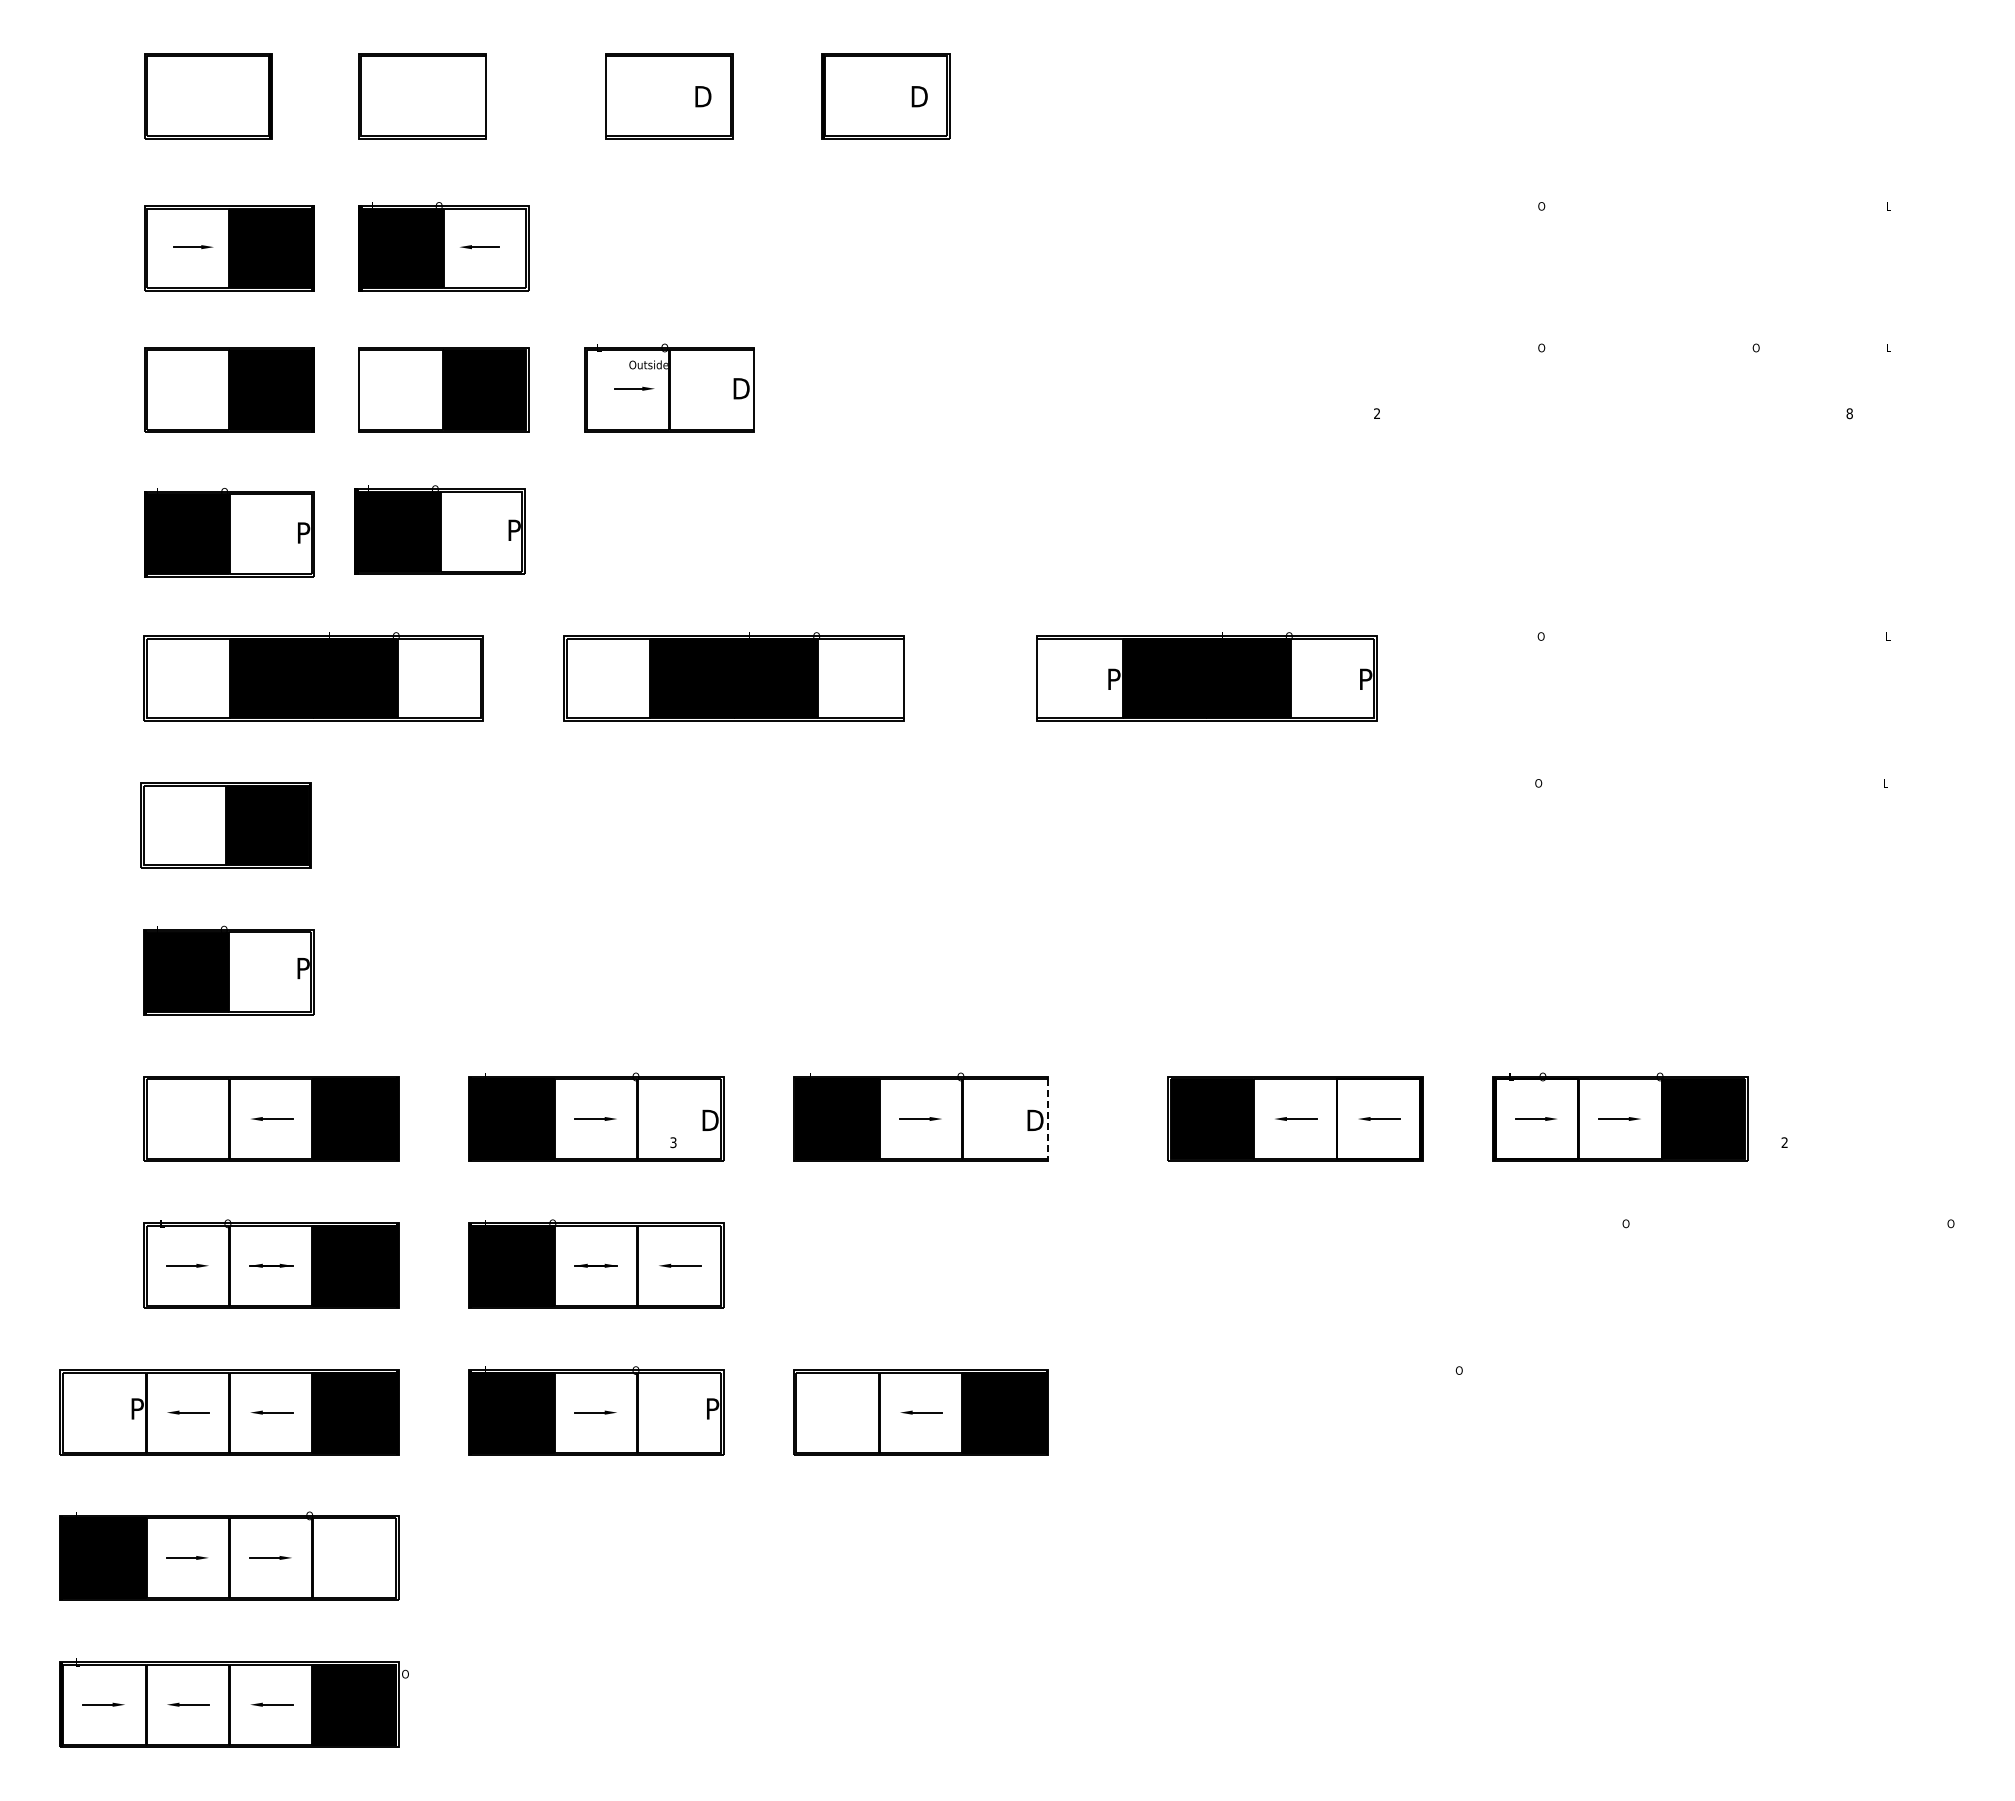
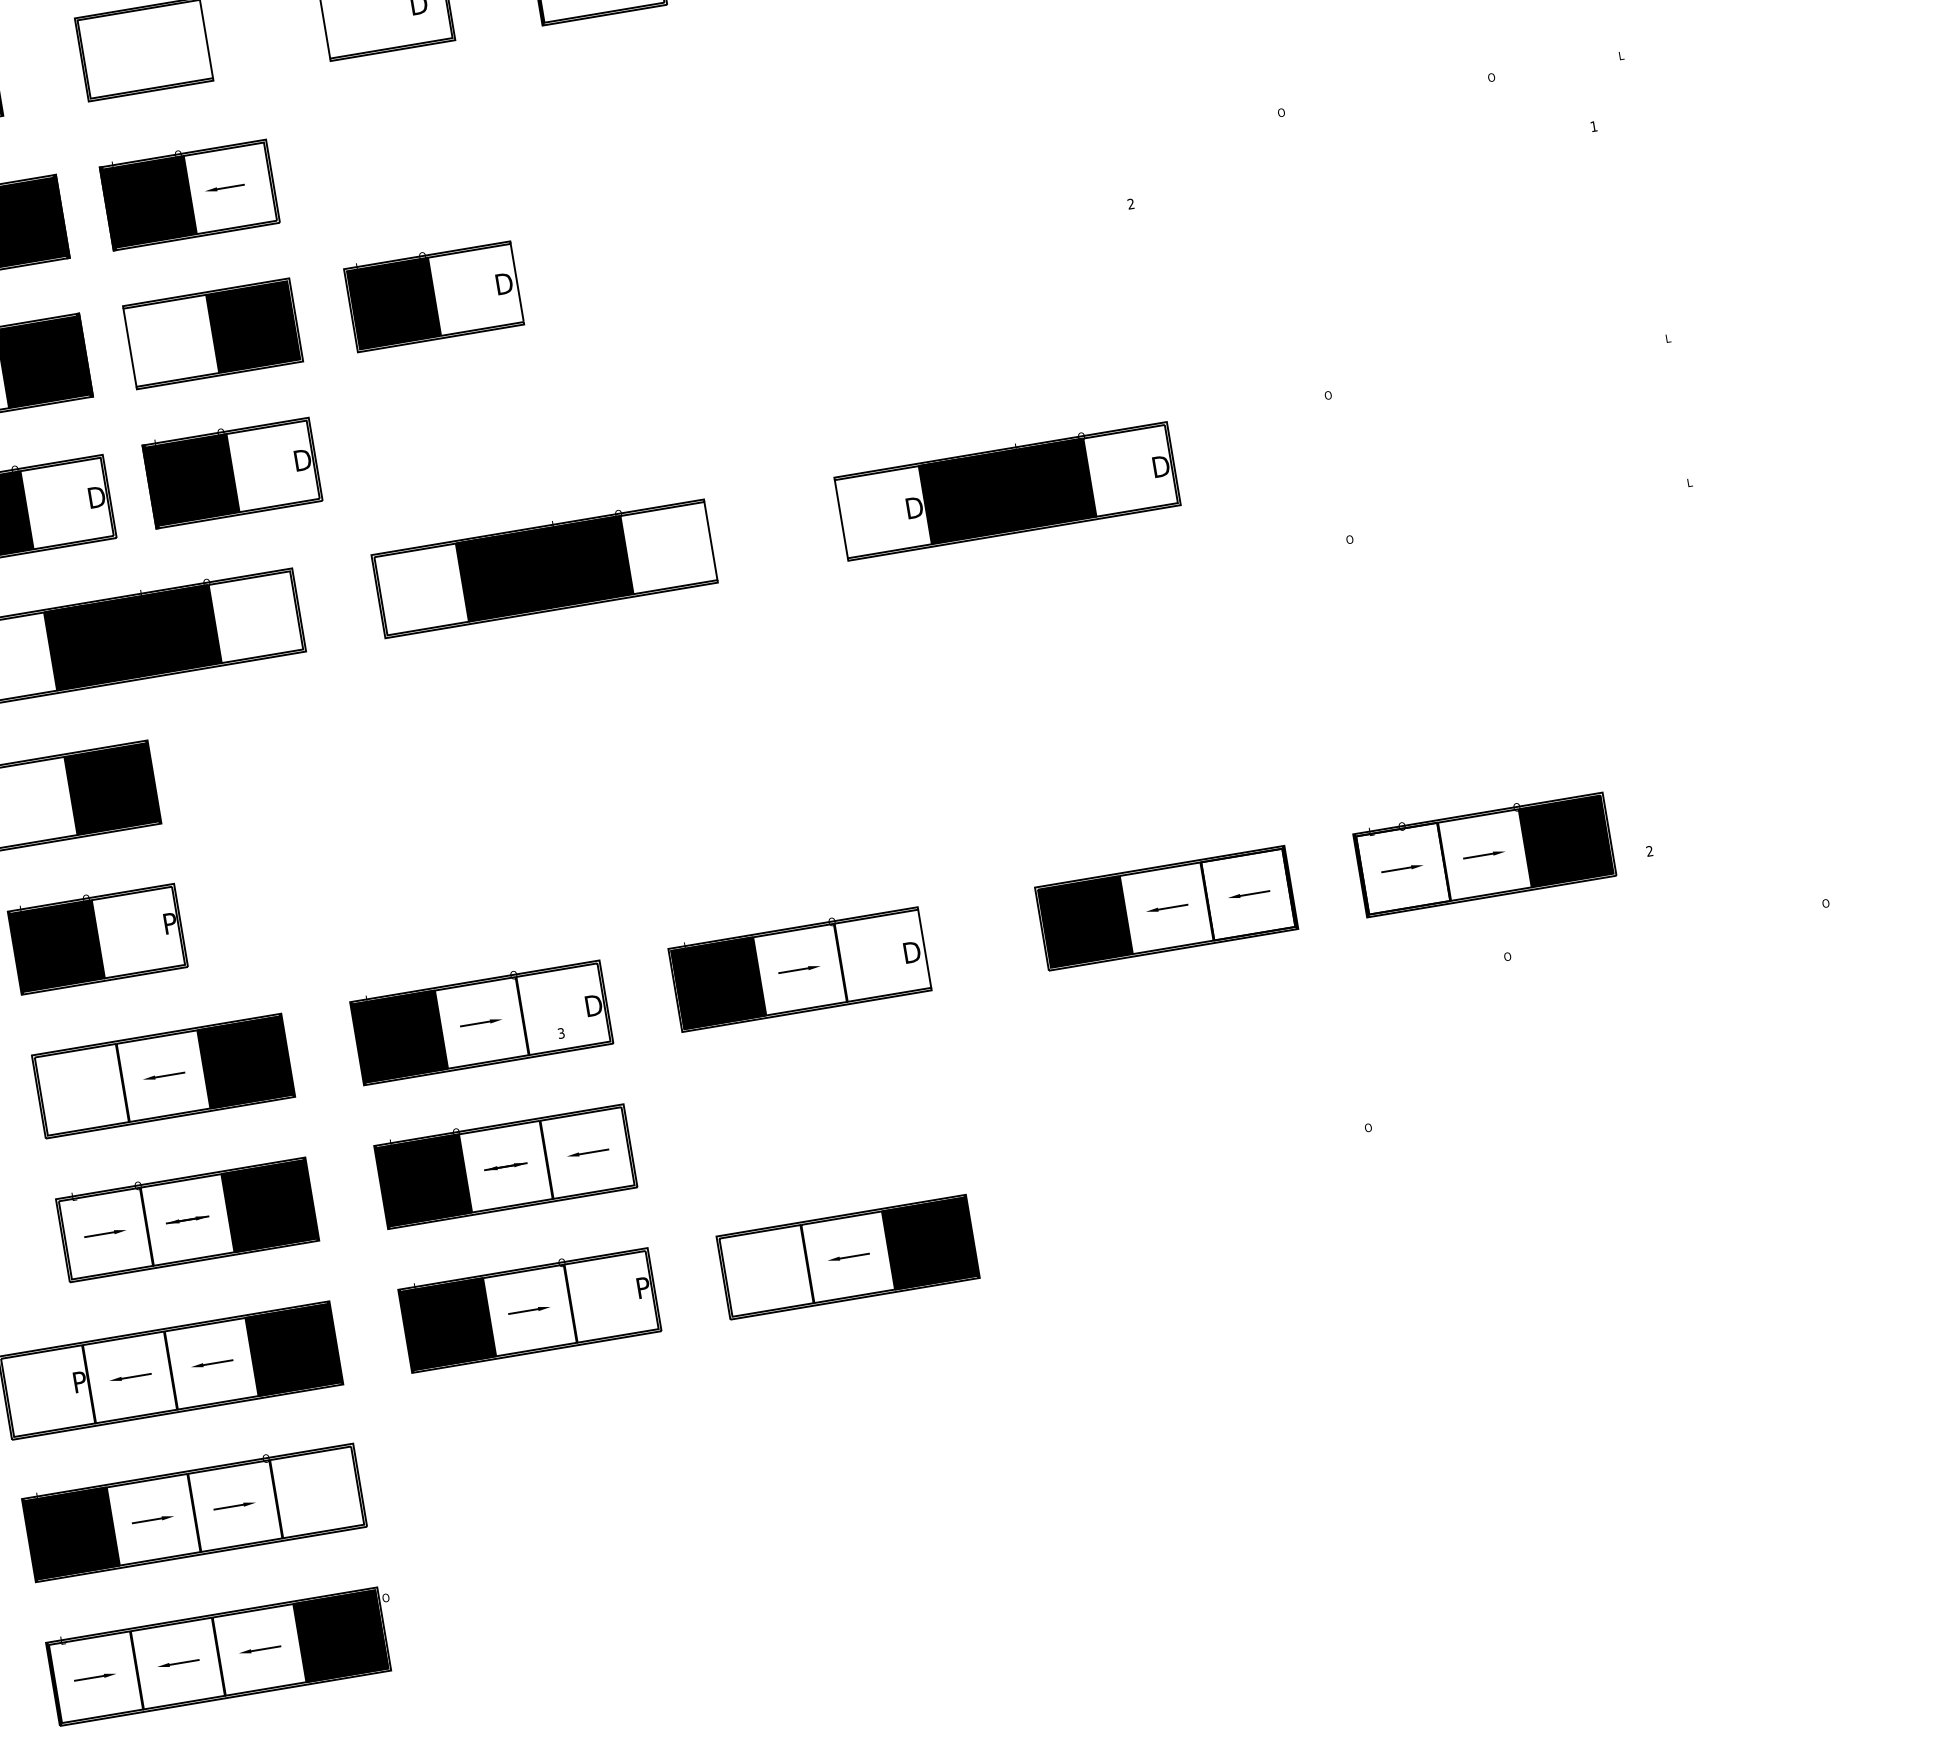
fill: (628, 389) -> (393, 303), added
text: (1849, 413) -> (1593, 126), 8 -> 1
text: (512, 529) -> (303, 459), P -> D
text: (301, 532) -> (96, 496), P -> D
text: (1112, 678) -> (915, 506), P -> D
text: (1363, 678) -> (1161, 465), P -> D
line: (1048, 1119) -> (924, 949), dashed -> solid

